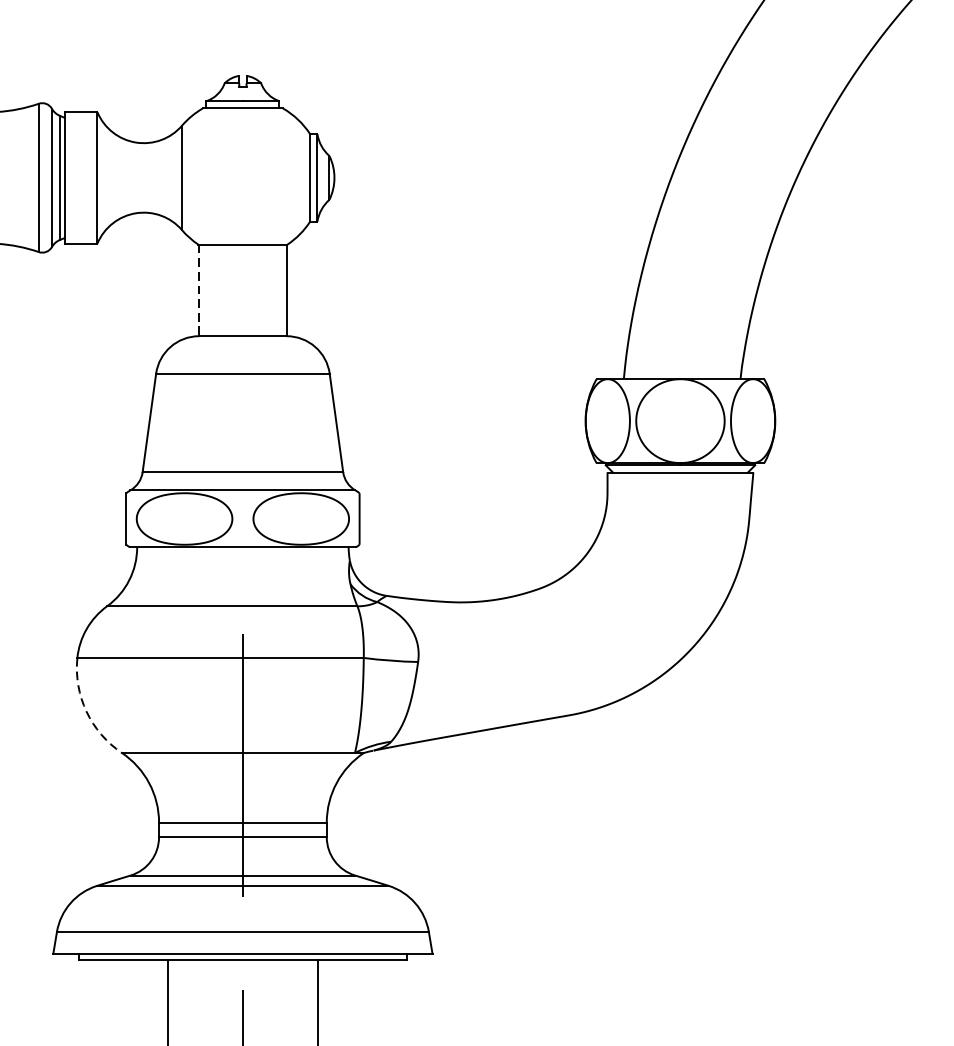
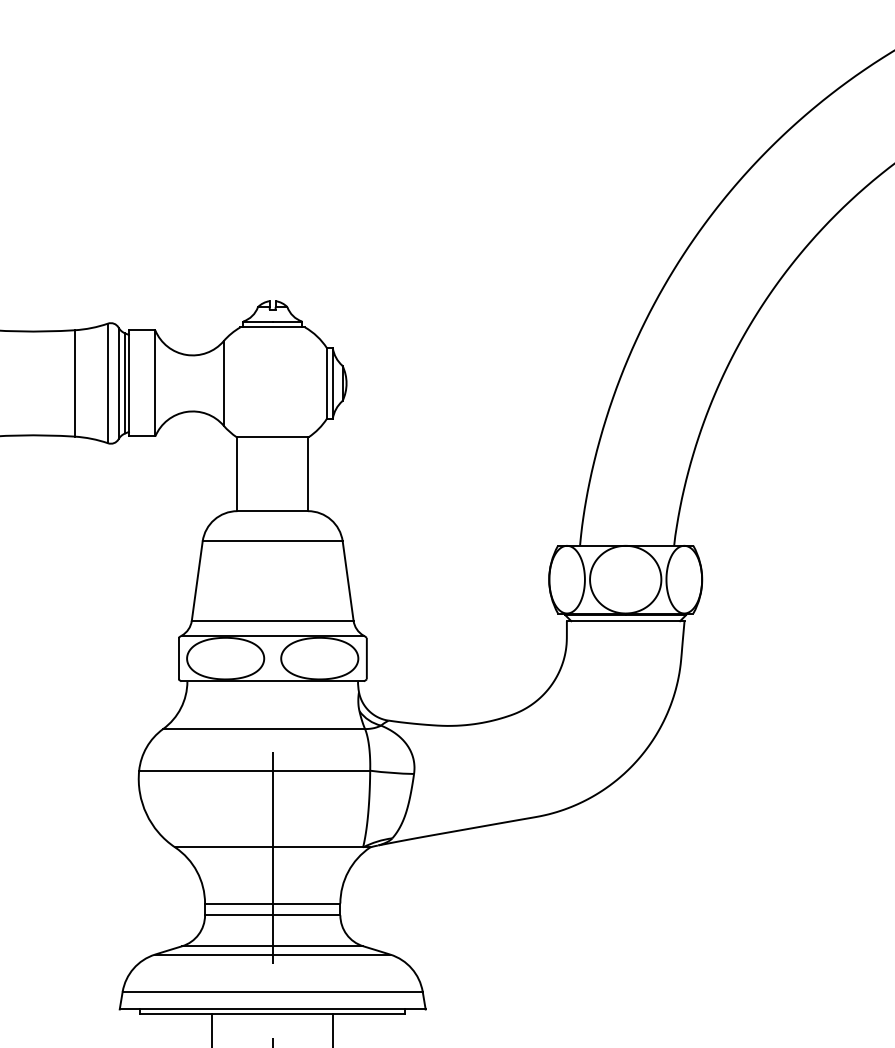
line: (199, 290) -> (237, 474), dashed -> solid
arc: (86, 712) -> (146, 814), dashed -> solid

